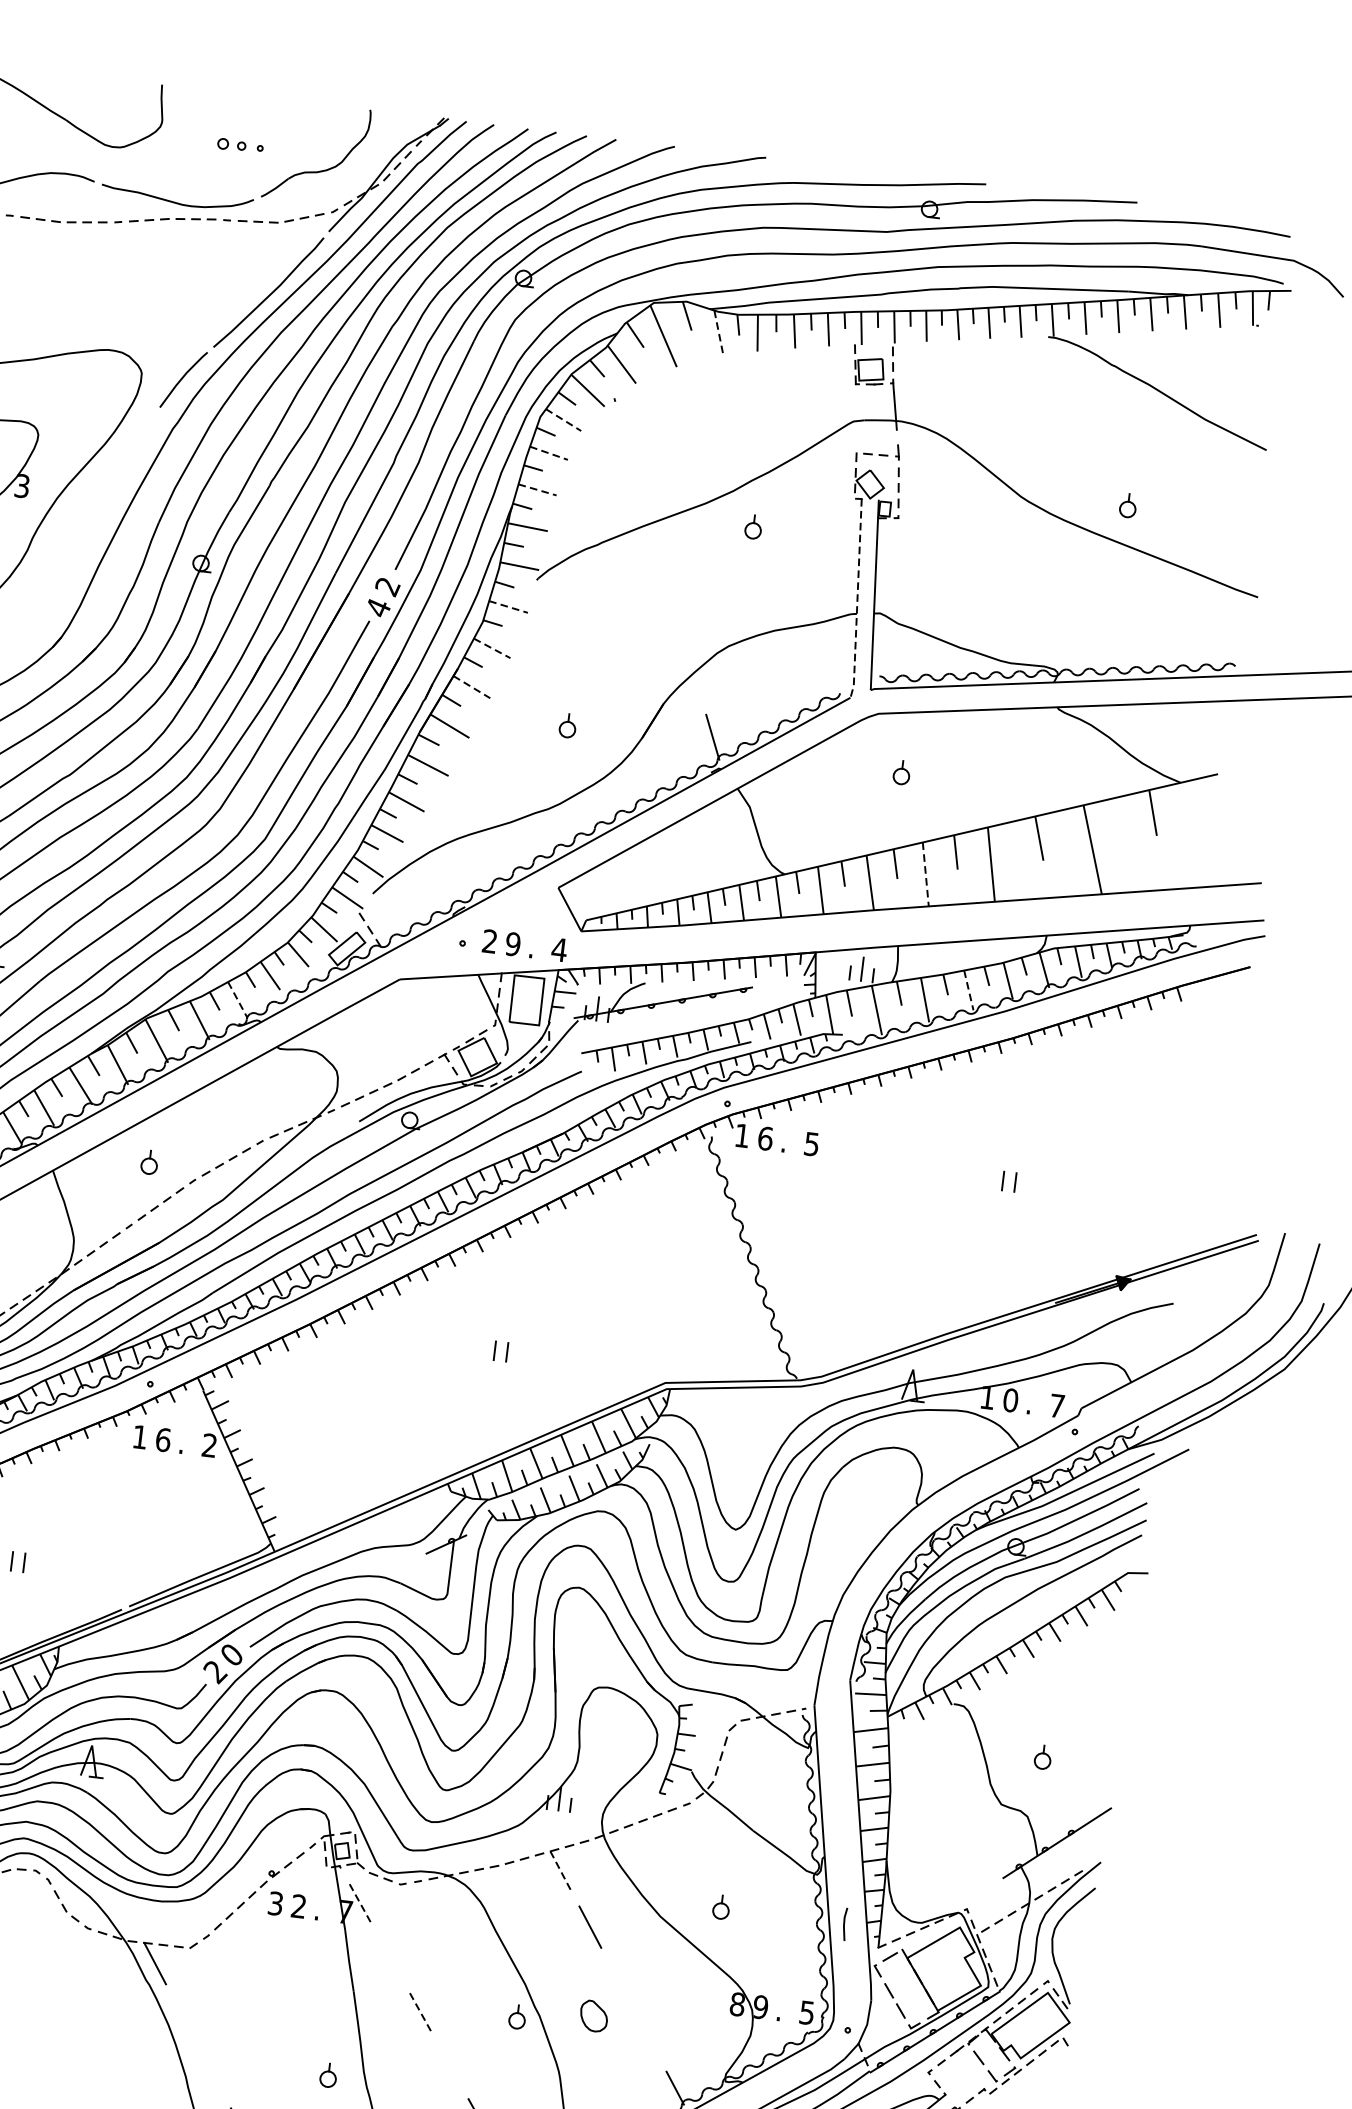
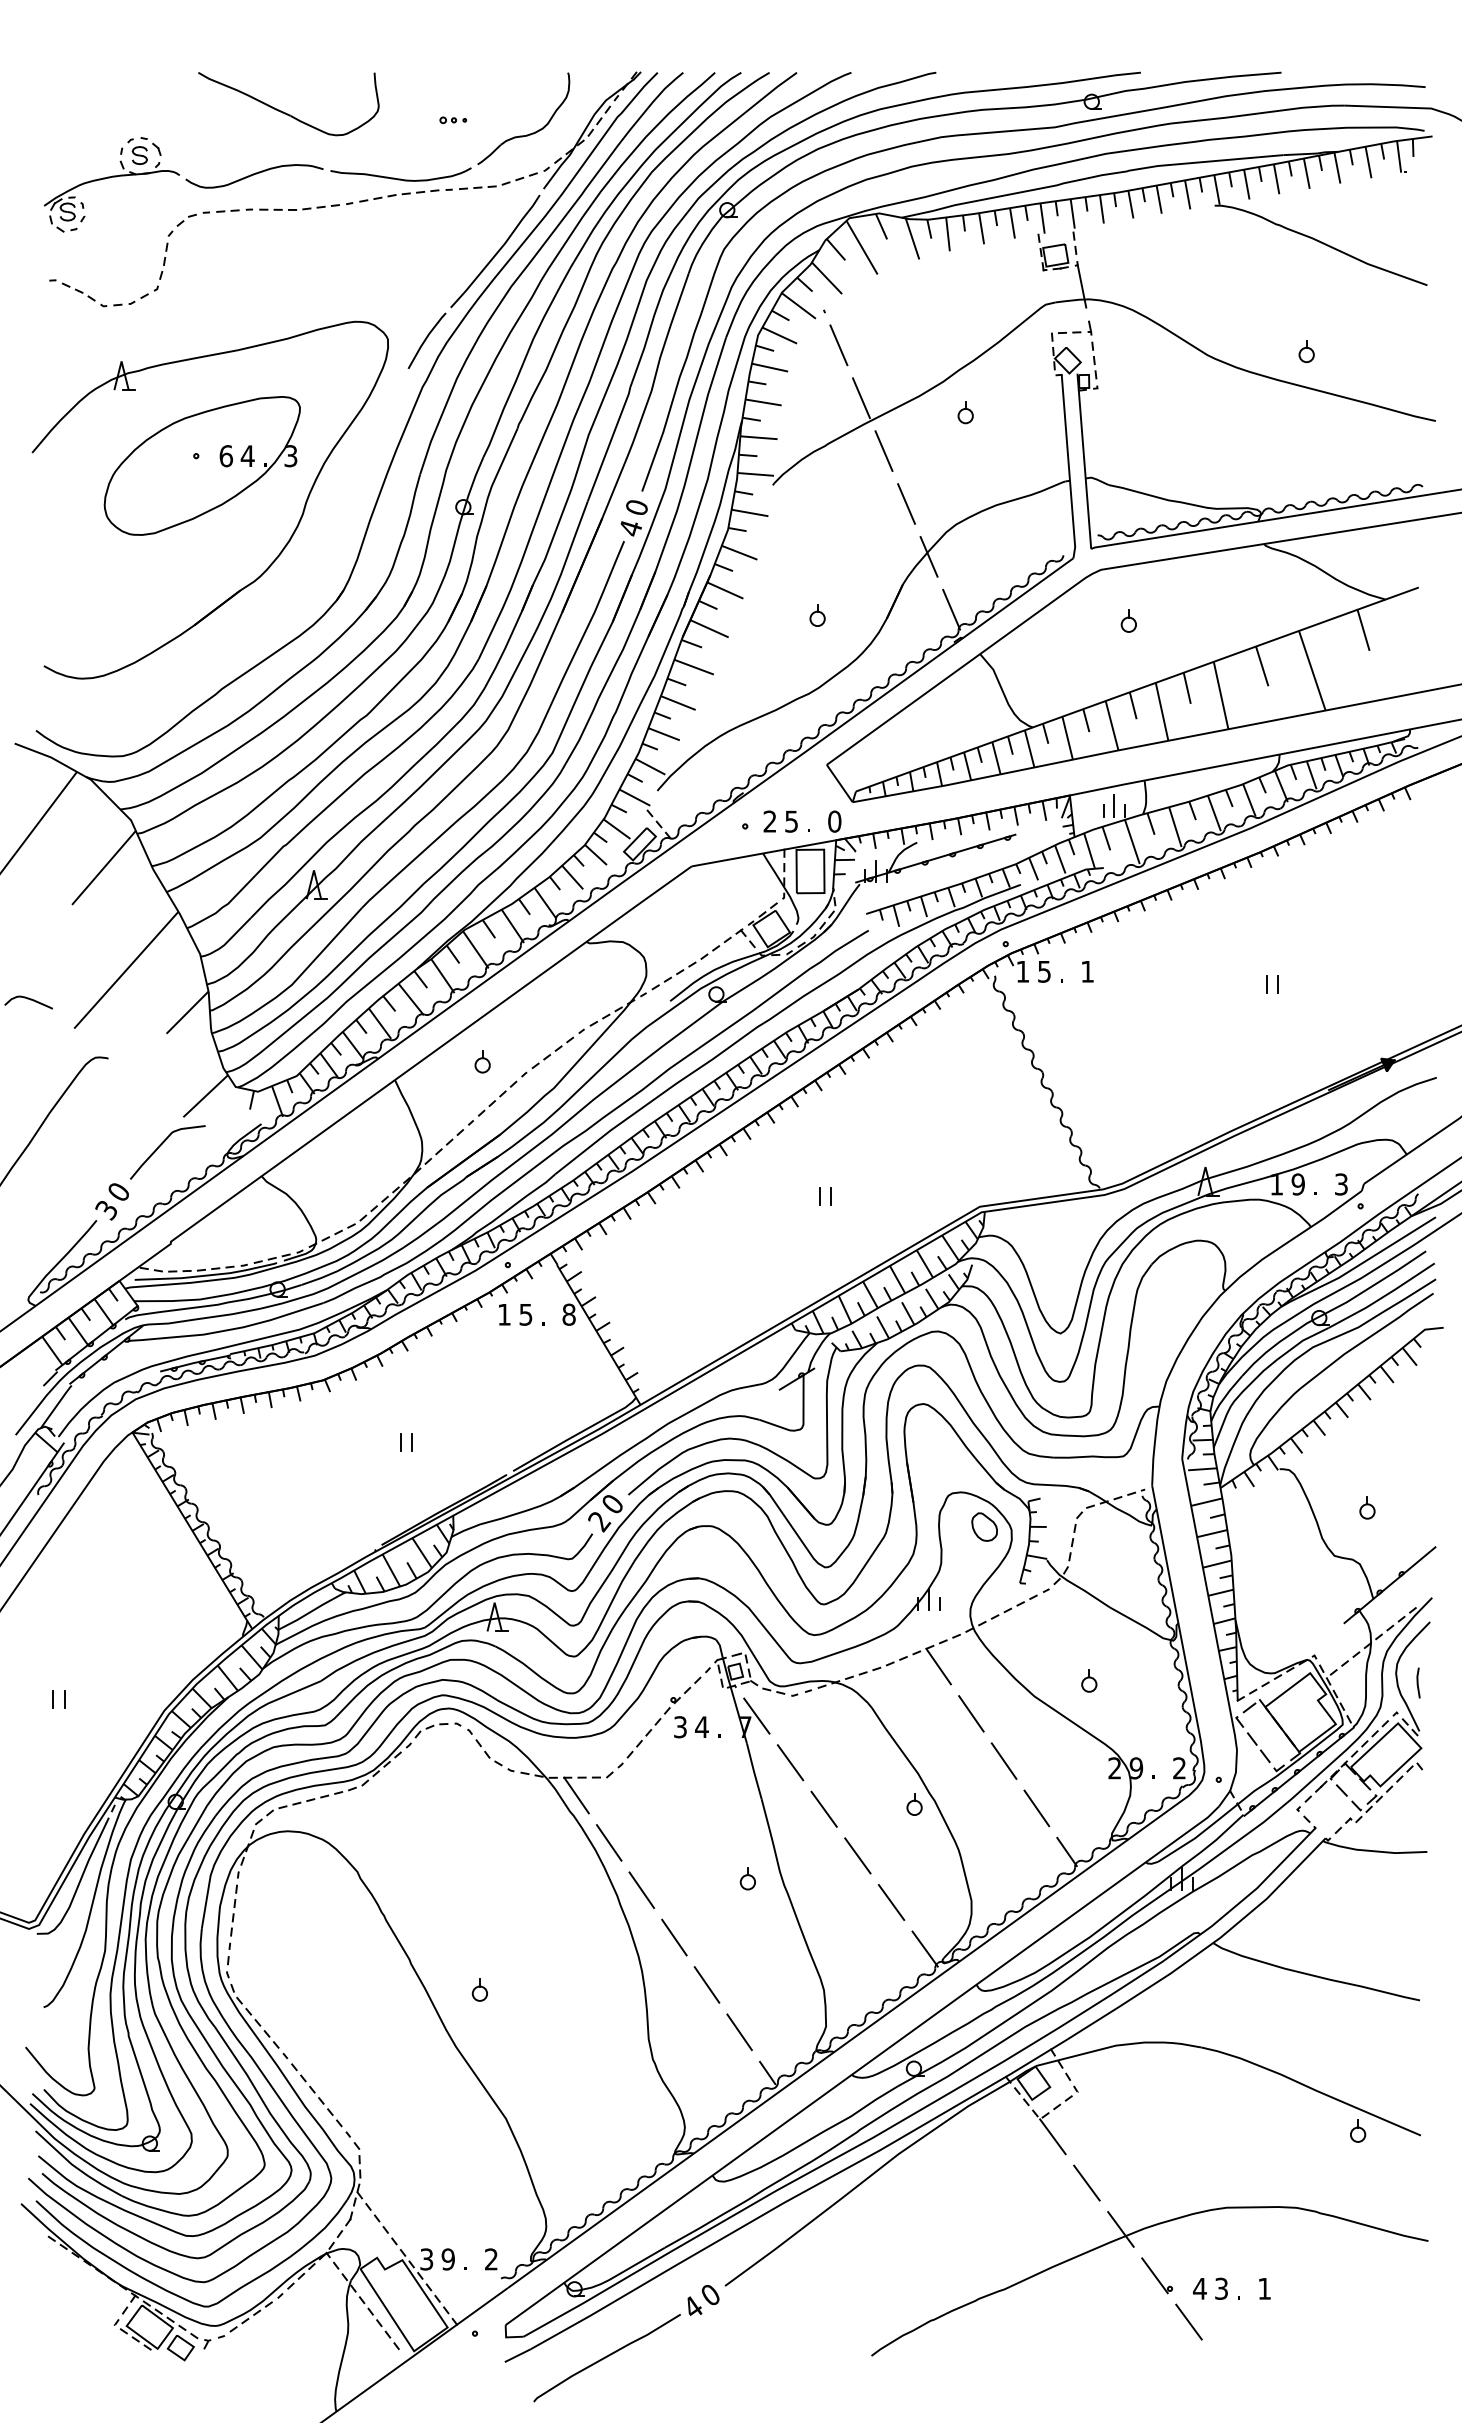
part: (240, 146) -> (453, 120), size x0.62
line: (718, 334) -> (912, 239), dashed -> solid
line: (564, 420) -> (780, 335), dashed -> solid
line: (625, 438) -> (838, 345), added
line: (549, 453) -> (770, 367), dashed -> solid
line: (538, 490) -> (764, 402), dashed -> solid
line: (643, 498) -> (861, 398), added
line: (660, 557) -> (883, 450), added
text: (387, 587) -> (636, 508), 2 -> 0
line: (856, 599) -> (1068, 467), dashed -> solid
line: (509, 606) -> (750, 512), dashed -> solid
line: (678, 617) -> (906, 503), added
line: (493, 648) -> (740, 552), dashed -> solid
line: (694, 676) -> (928, 556), added
line: (472, 687) -> (725, 590), dashed -> solid
line: (926, 874) -> (1162, 711), dashed -> solid
text: (513, 944) -> (791, 821), 9 -> 5
text: (559, 949) -> (834, 821), 4 -> 0
line: (968, 990) -> (1214, 813), dashed -> solid
line: (237, 1000) -> (545, 903), dashed -> solid
text: (765, 1138) -> (1044, 971), 6 -> 5
text: (811, 1143) -> (1087, 971), 5 -> 1
text: (1009, 1400) -> (1297, 1184), 0 -> 9
text: (1057, 1406) -> (1341, 1184), 7 -> 3
text: (162, 1439) -> (525, 1314), 6 -> 5
text: (209, 1445) -> (568, 1314), 2 -> 8
line: (561, 1871) -> (938, 1666), dashed -> solid
line: (358, 1902) -> (756, 1716), dashed -> solid
text: (298, 1905) -> (701, 1726), 2 -> 4
line: (845, 1923) -> (1418, 1682), moved
line: (389, 1955) -> (790, 1762), added
line: (618, 1981) -> (1003, 1760), added
text: (737, 2004) -> (1114, 1768), 8 -> 2
line: (419, 2010) -> (824, 1809), dashed -> solid
text: (807, 2012) -> (1179, 1768), 5 -> 2
part: (593, 2015) -> (984, 1526), moved
line: (183, 2018) -> (608, 1842), added
line: (648, 2037) -> (1036, 1808), added
line: (449, 2064) -> (857, 1855), added
line: (212, 2073) -> (641, 1889), added

